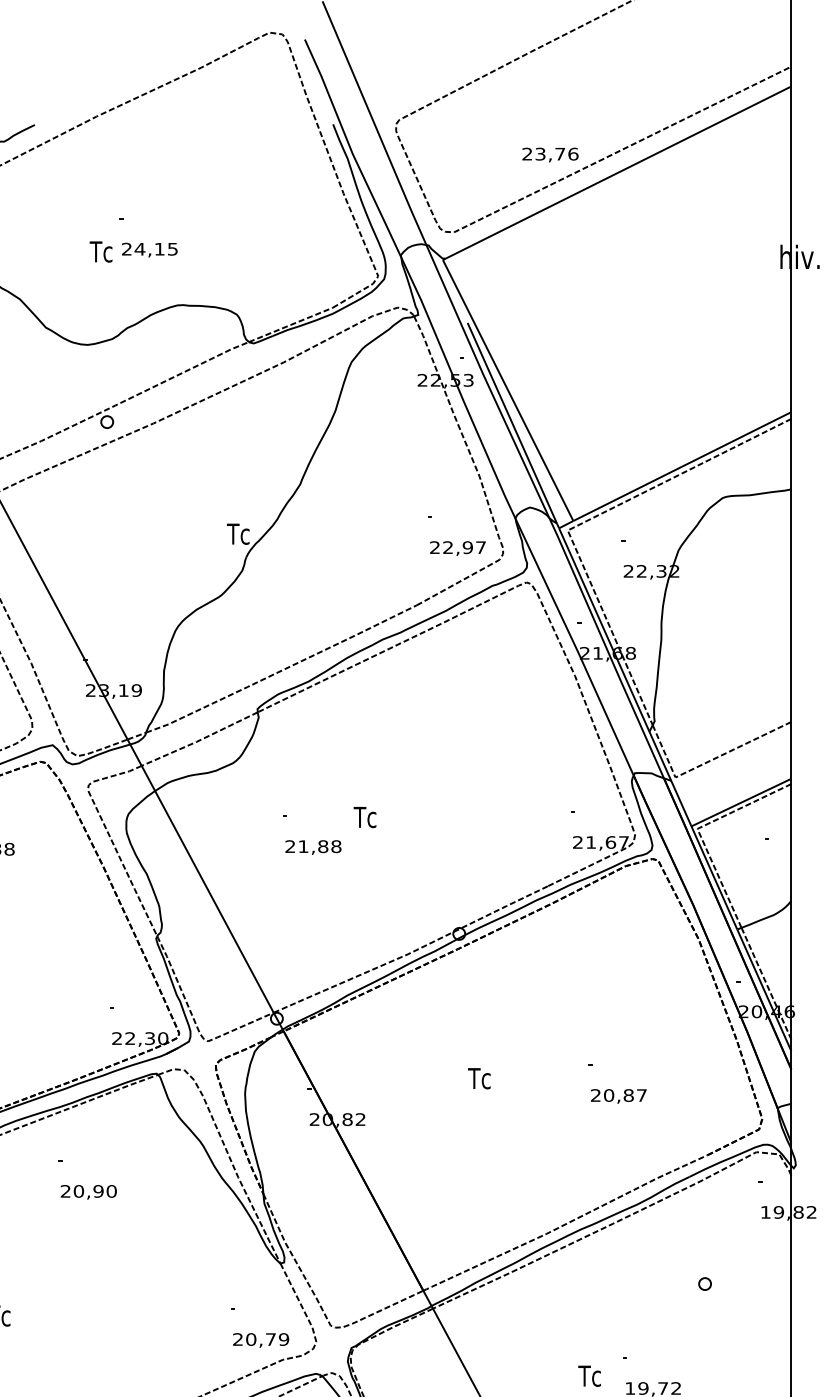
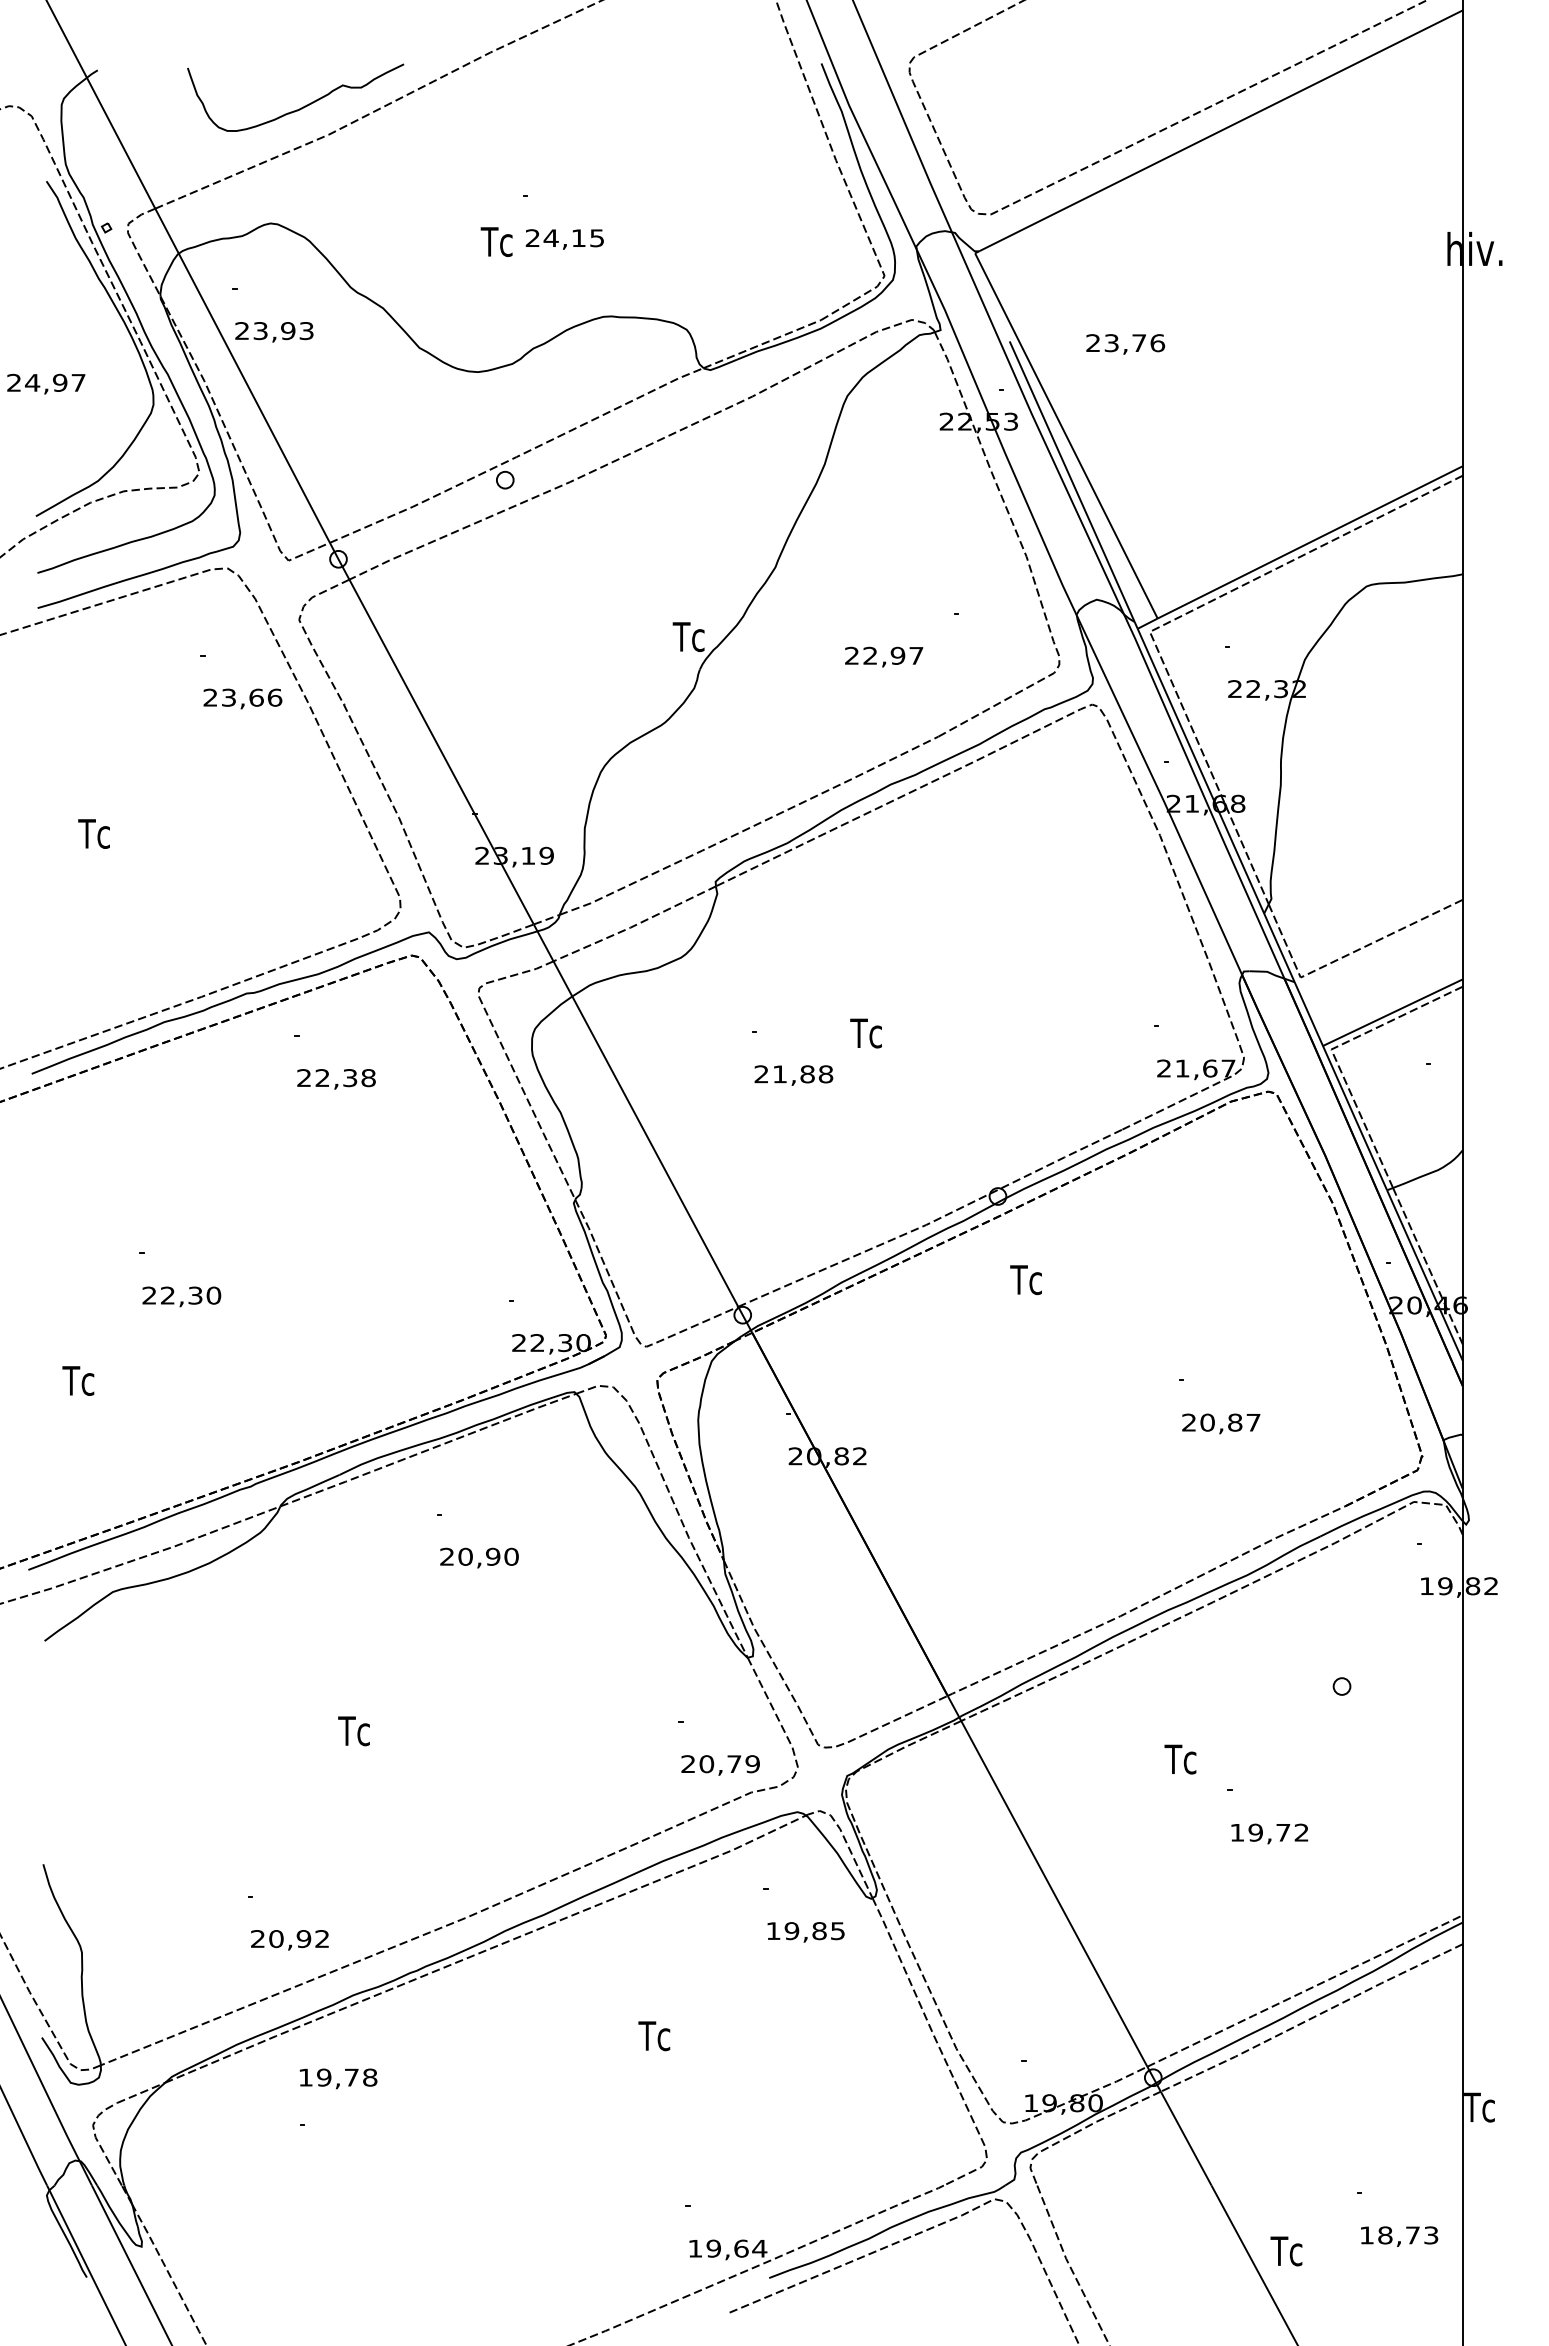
text: (550, 155) -> (1125, 344), moved
text: (458, 548) -> (884, 656), moved
text: (478, 1078) -> (1025, 1280), moved
text: (589, 1376) -> (1180, 1759), moved

